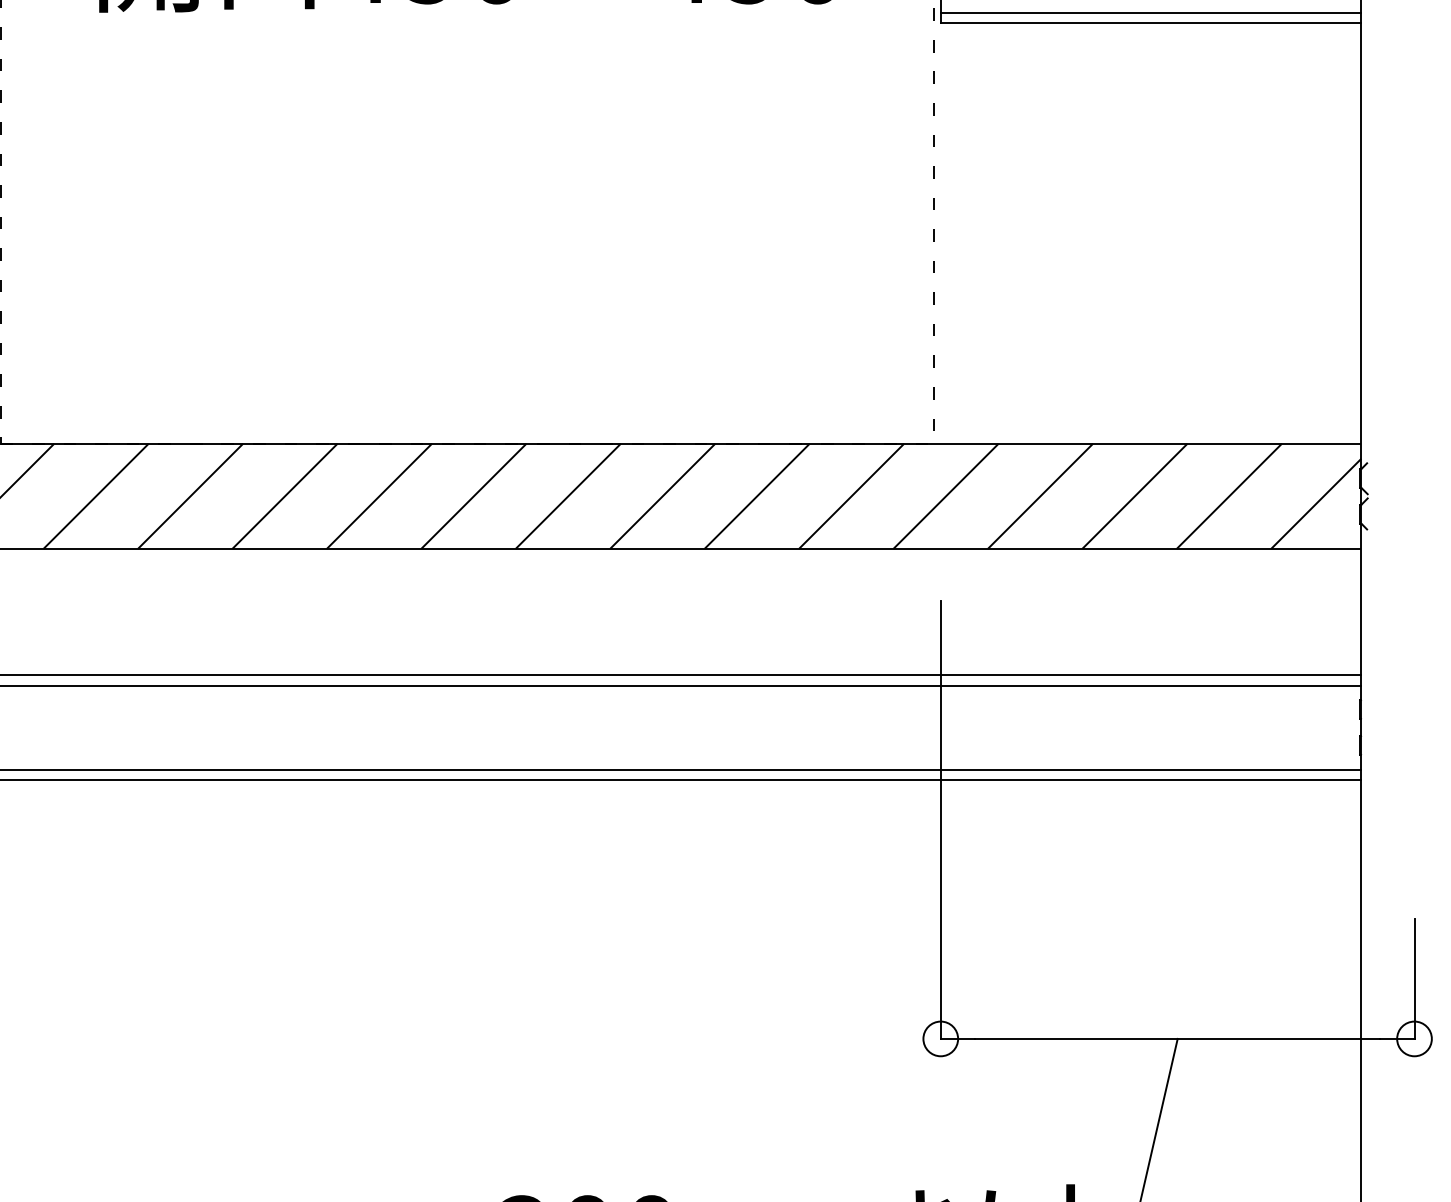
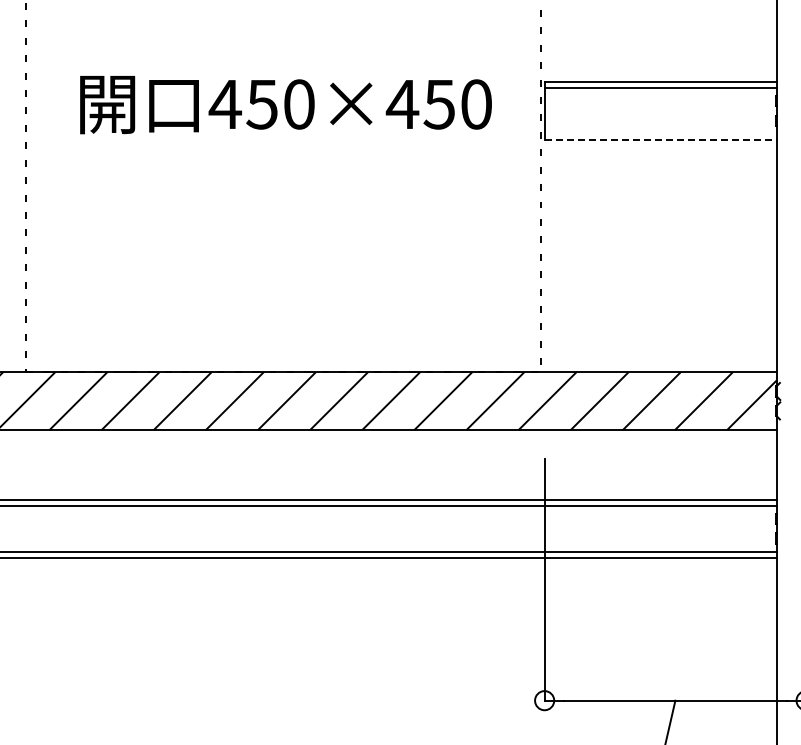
line: (1150, 13) -> (660, 134), removed
line: (1152, 24) -> (661, 140), solid -> dashed

